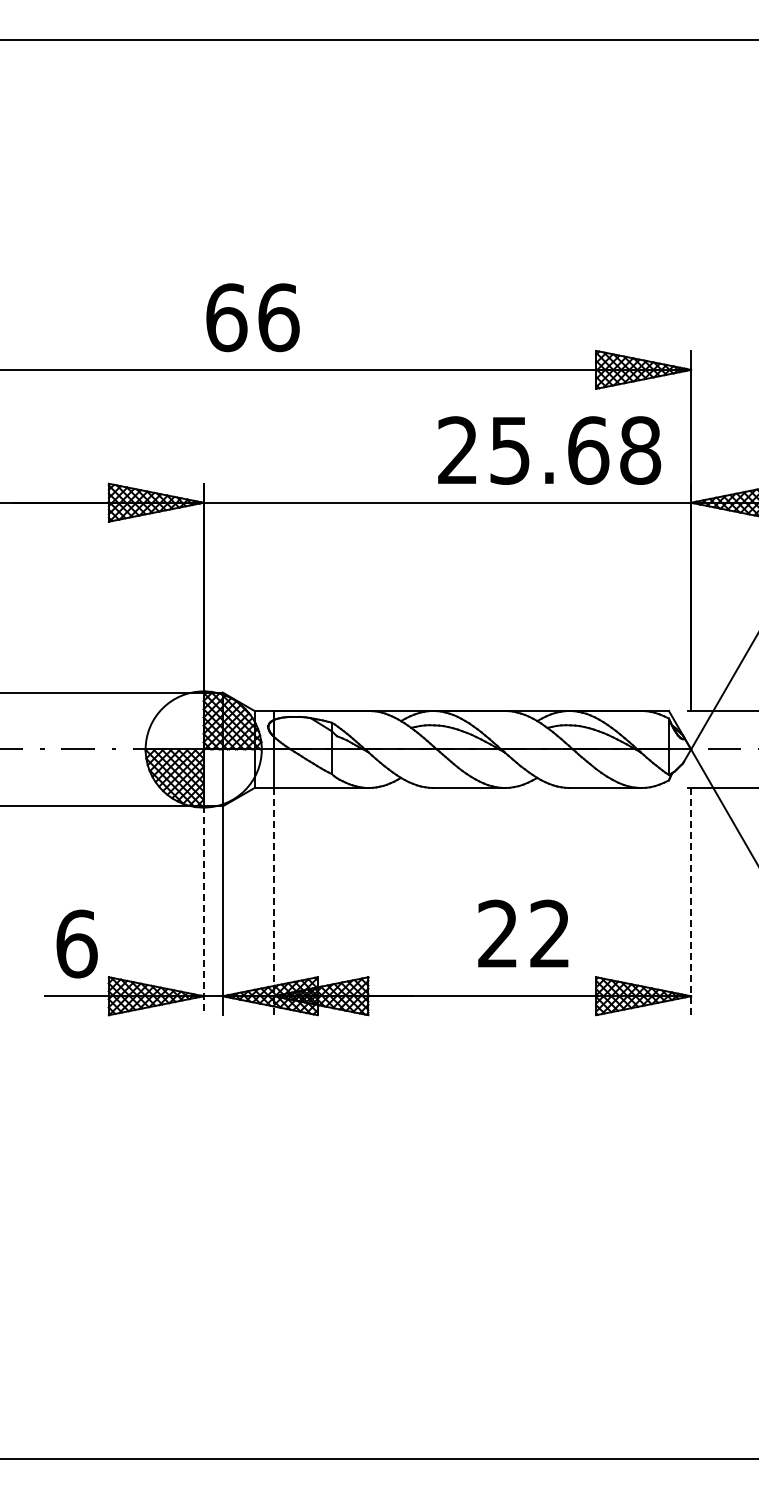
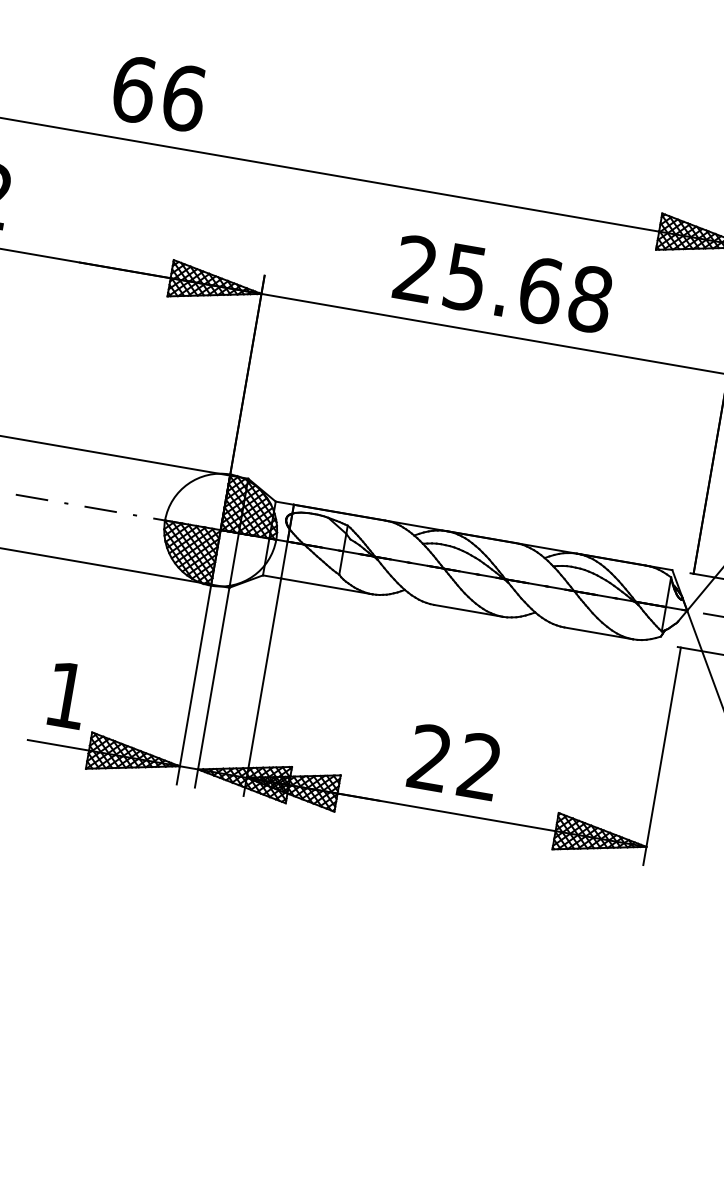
text: (252, 317) -> (158, 93), moved
text: (549, 450) -> (503, 284), moved
line: (273, 901) -> (262, 687), dashed -> solid
line: (691, 901) -> (662, 756), dashed -> solid
line: (203, 911) -> (193, 685), dashed -> solid
text: (523, 933) -> (454, 761), moved
text: (76, 943) -> (66, 694), 6 -> 1

